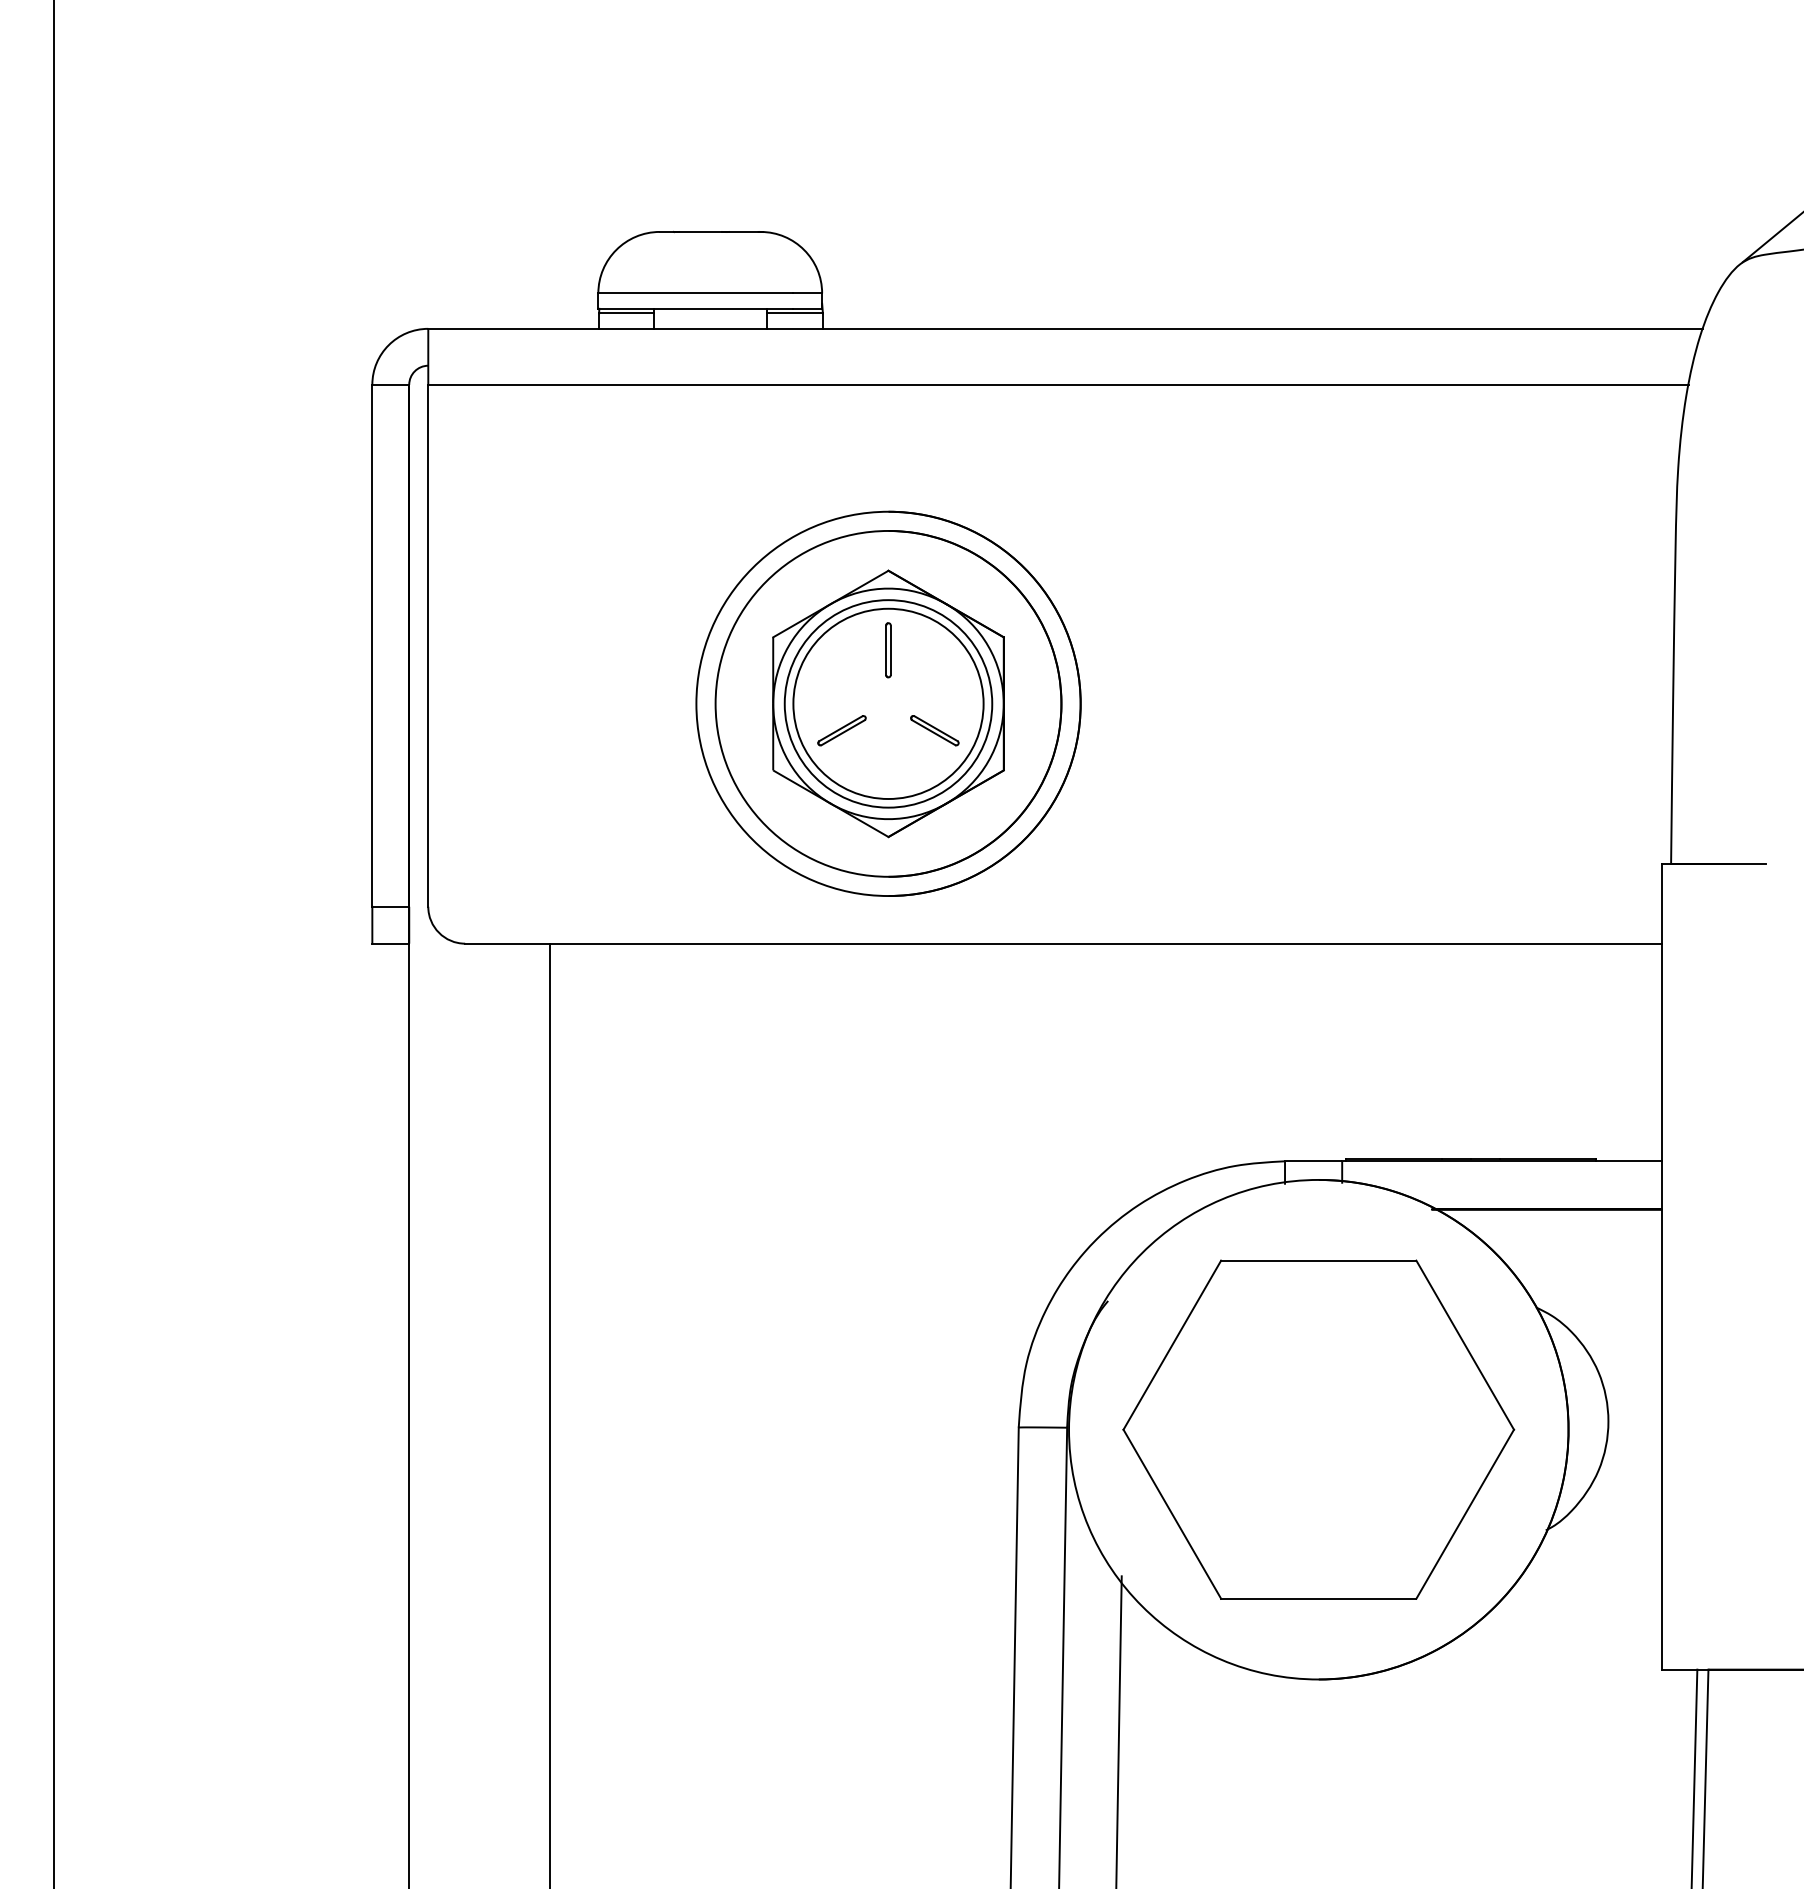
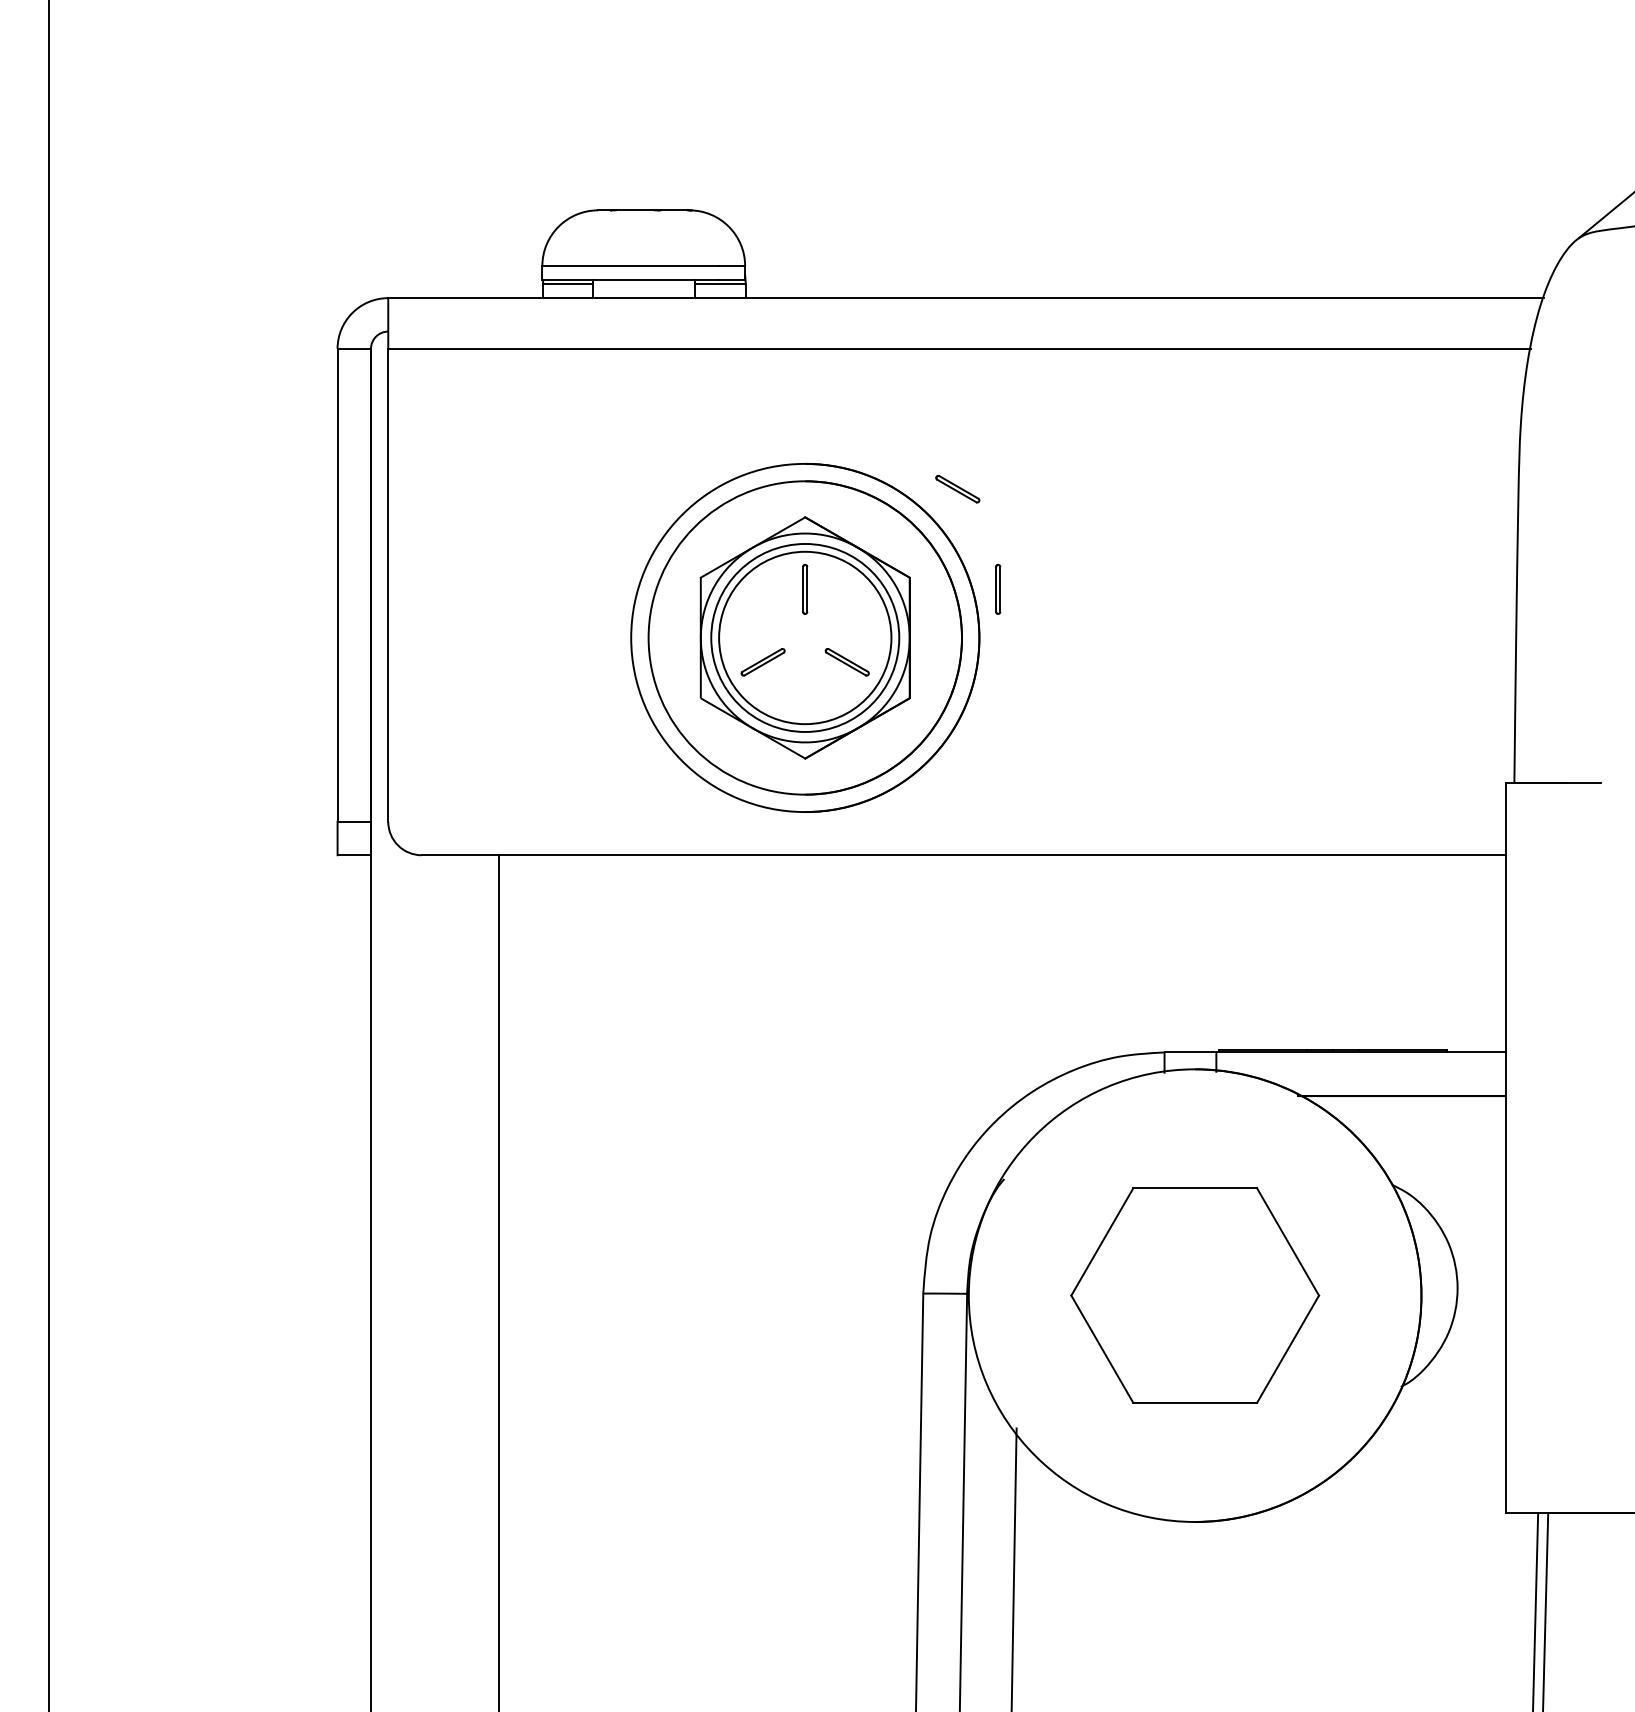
part: (1056, 539) -> (957, 489), added
part: (1101, 650) -> (998, 589), added
part: (1318, 1429) -> (1194, 1295), size x0.7

